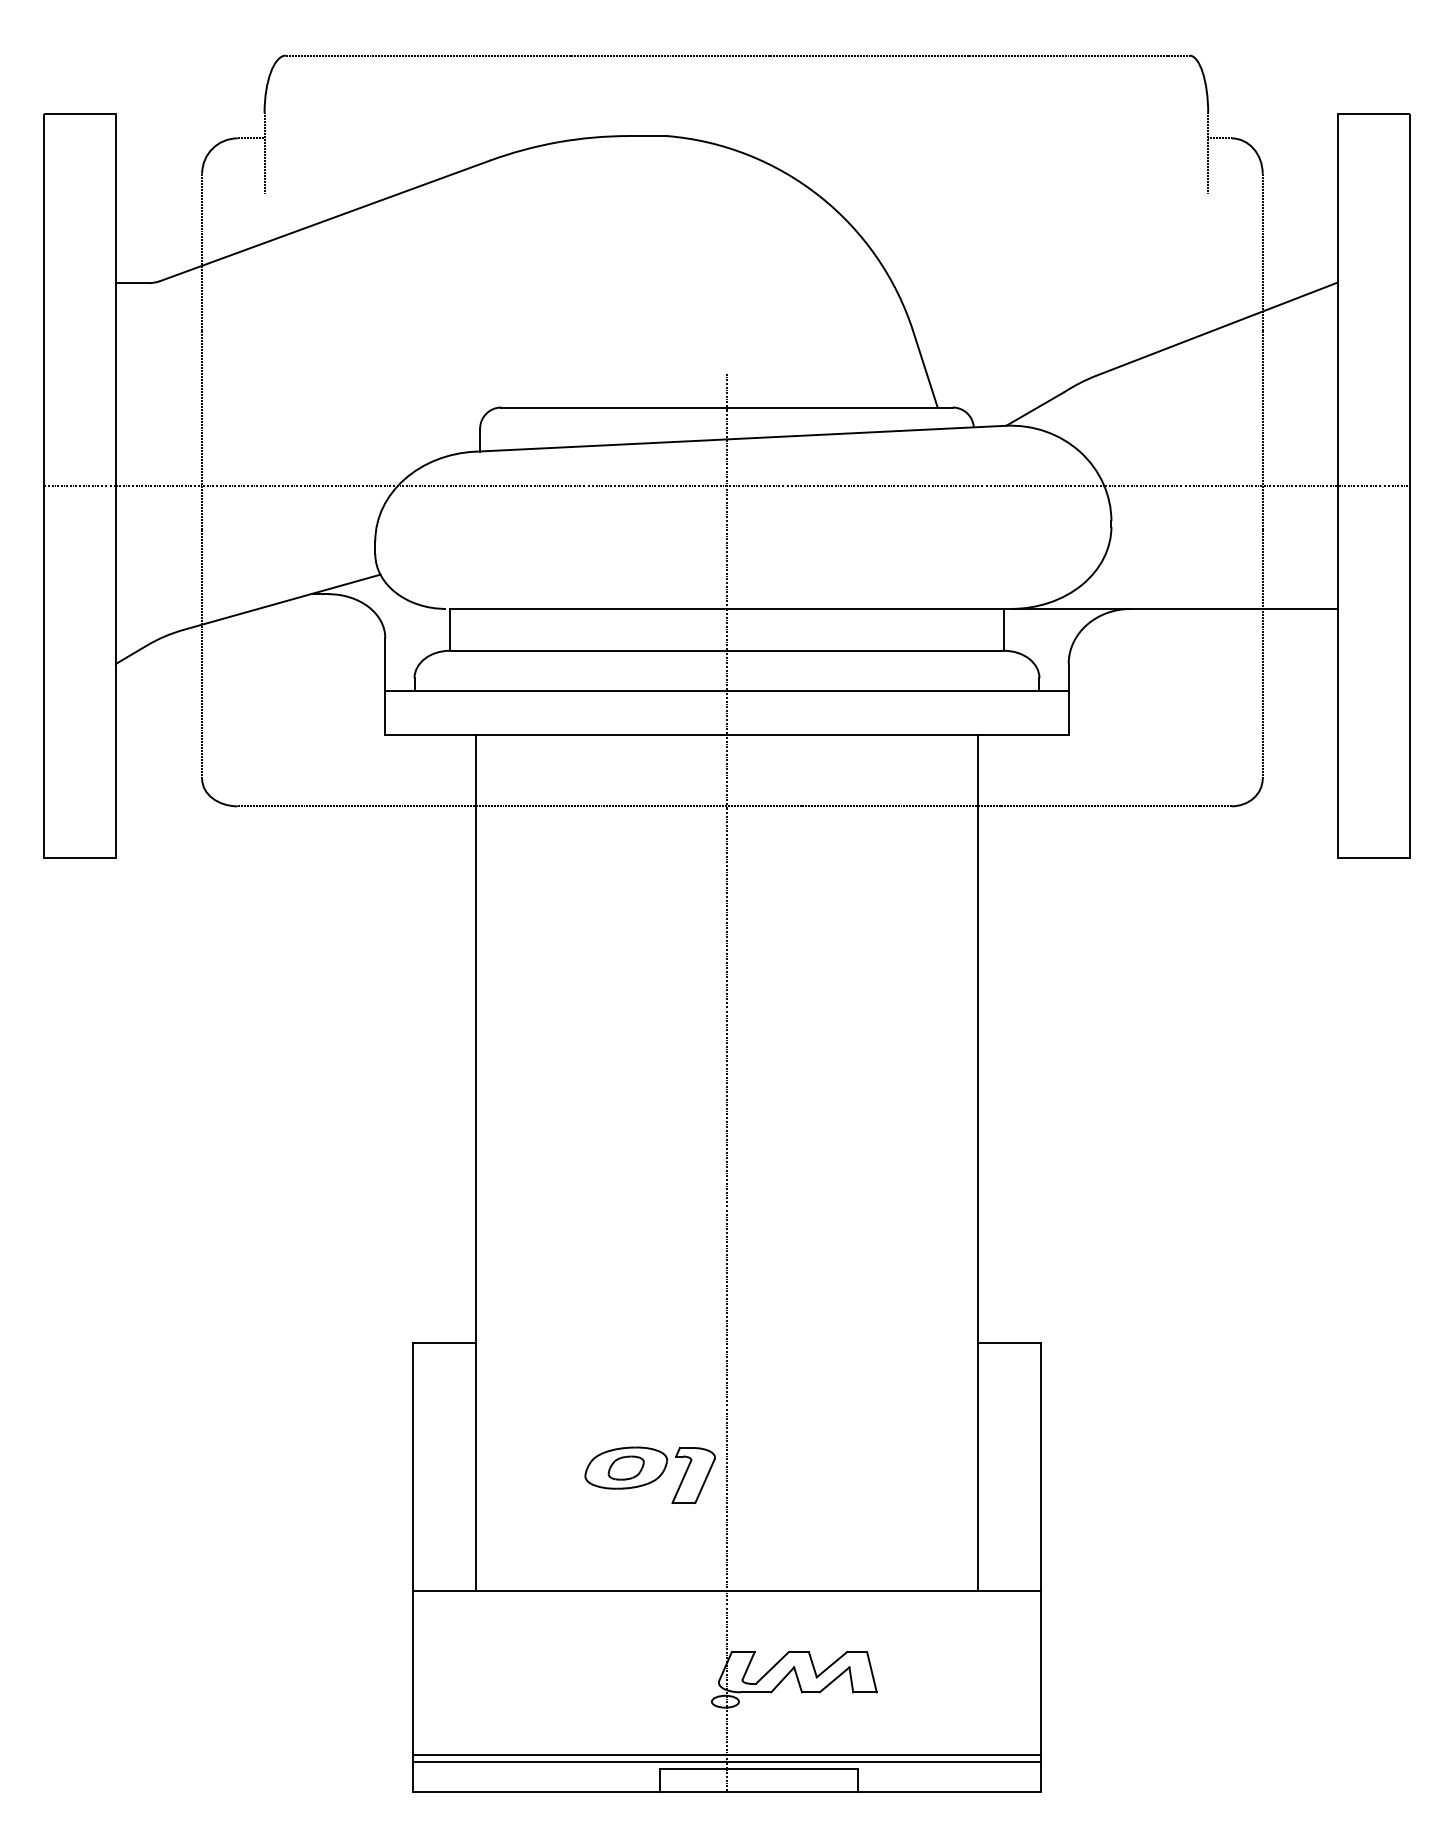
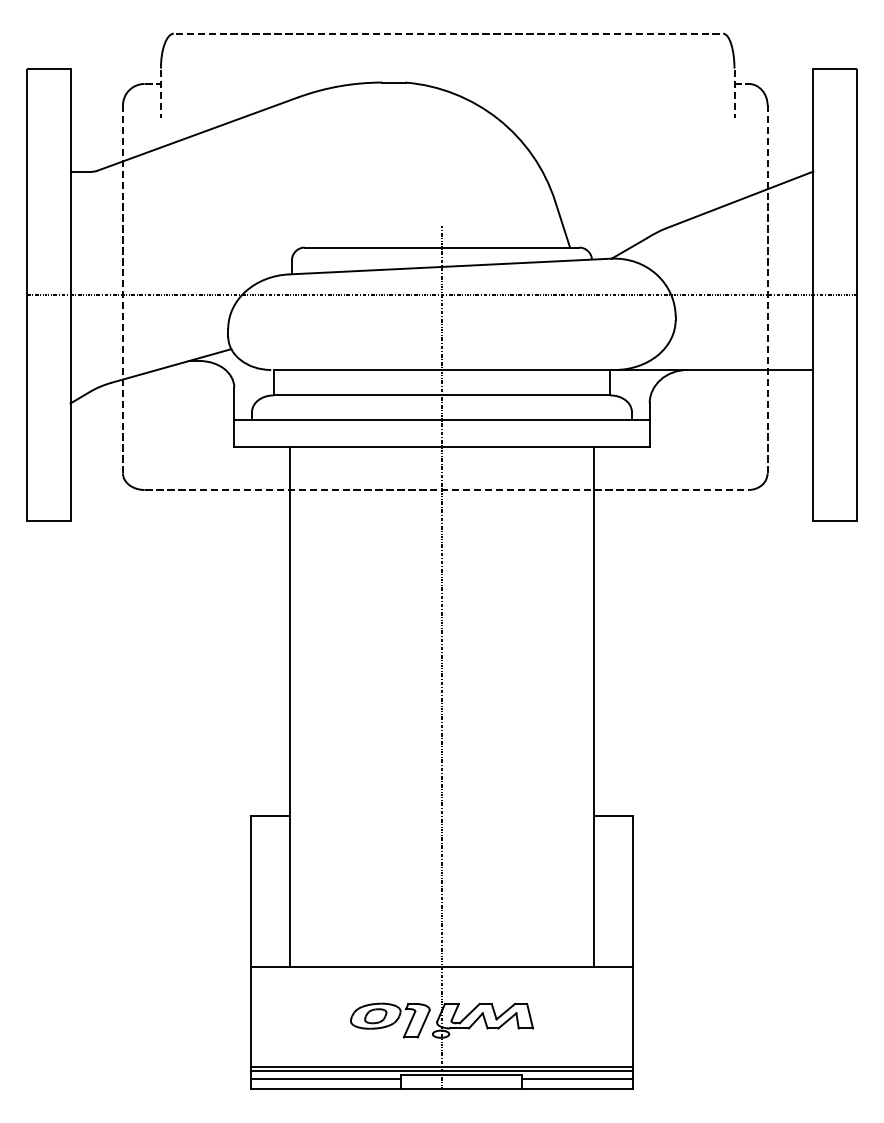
part: (650, 1475) -> (390, 1020), moved
line: (536, 1774) -> (326, 1078), added
line: (948, 1774) -> (576, 1078), added

